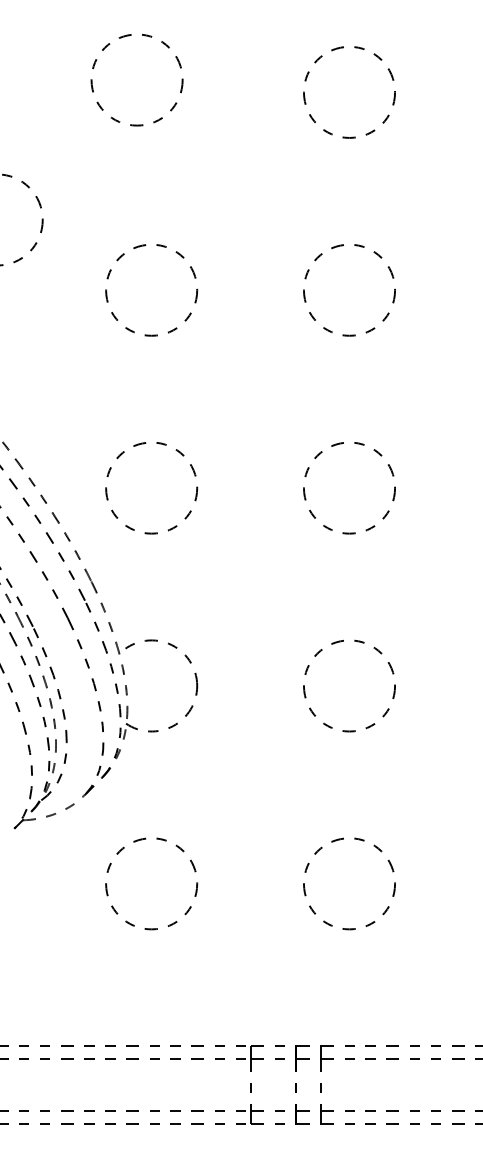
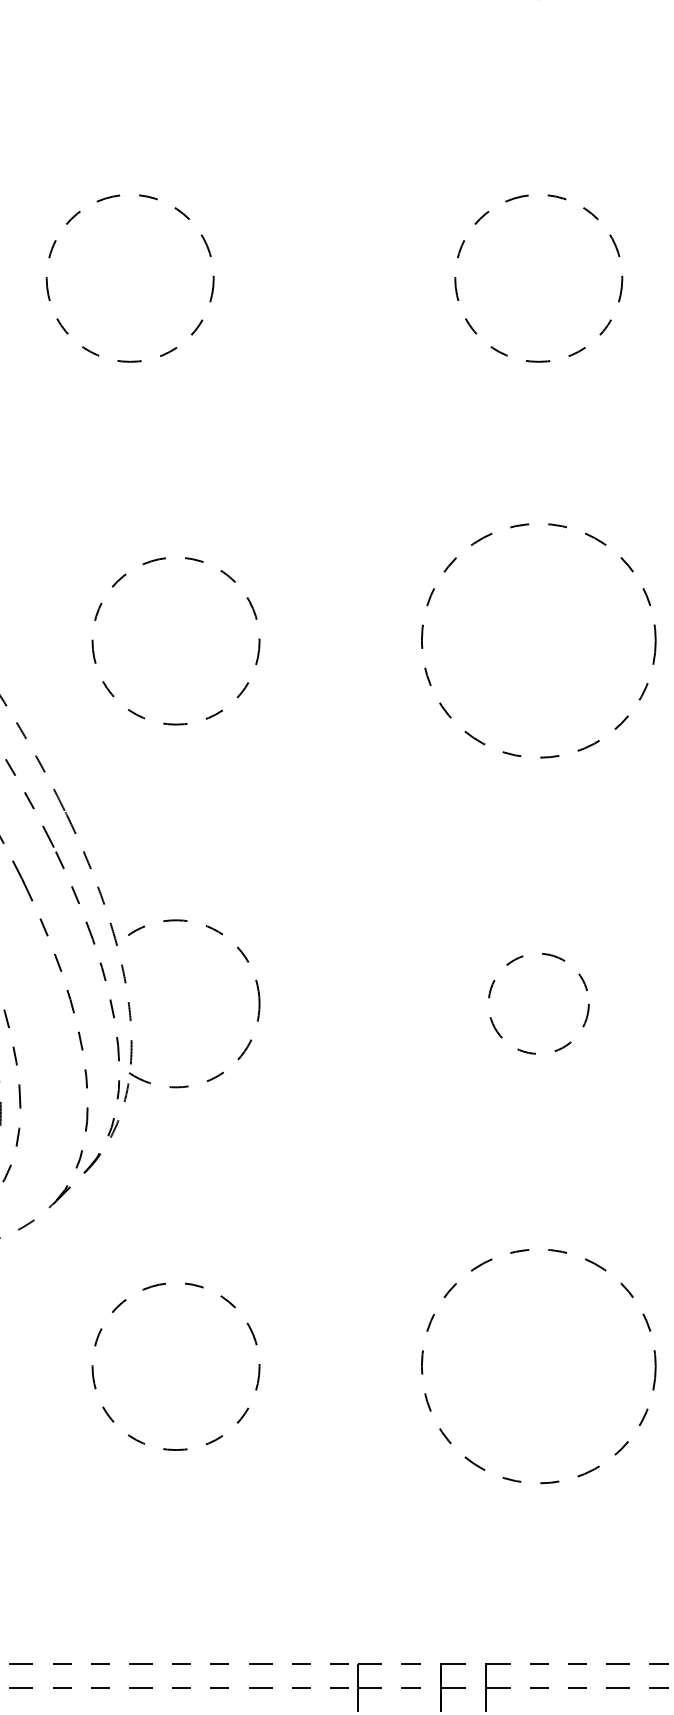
circle: (151, 290) -> (129, 278), moved
circle: (349, 488) -> (538, 641), size x1.4
circle: (349, 685) -> (538, 1002), size x0.6
circle: (349, 883) -> (538, 1365), size x1.4

